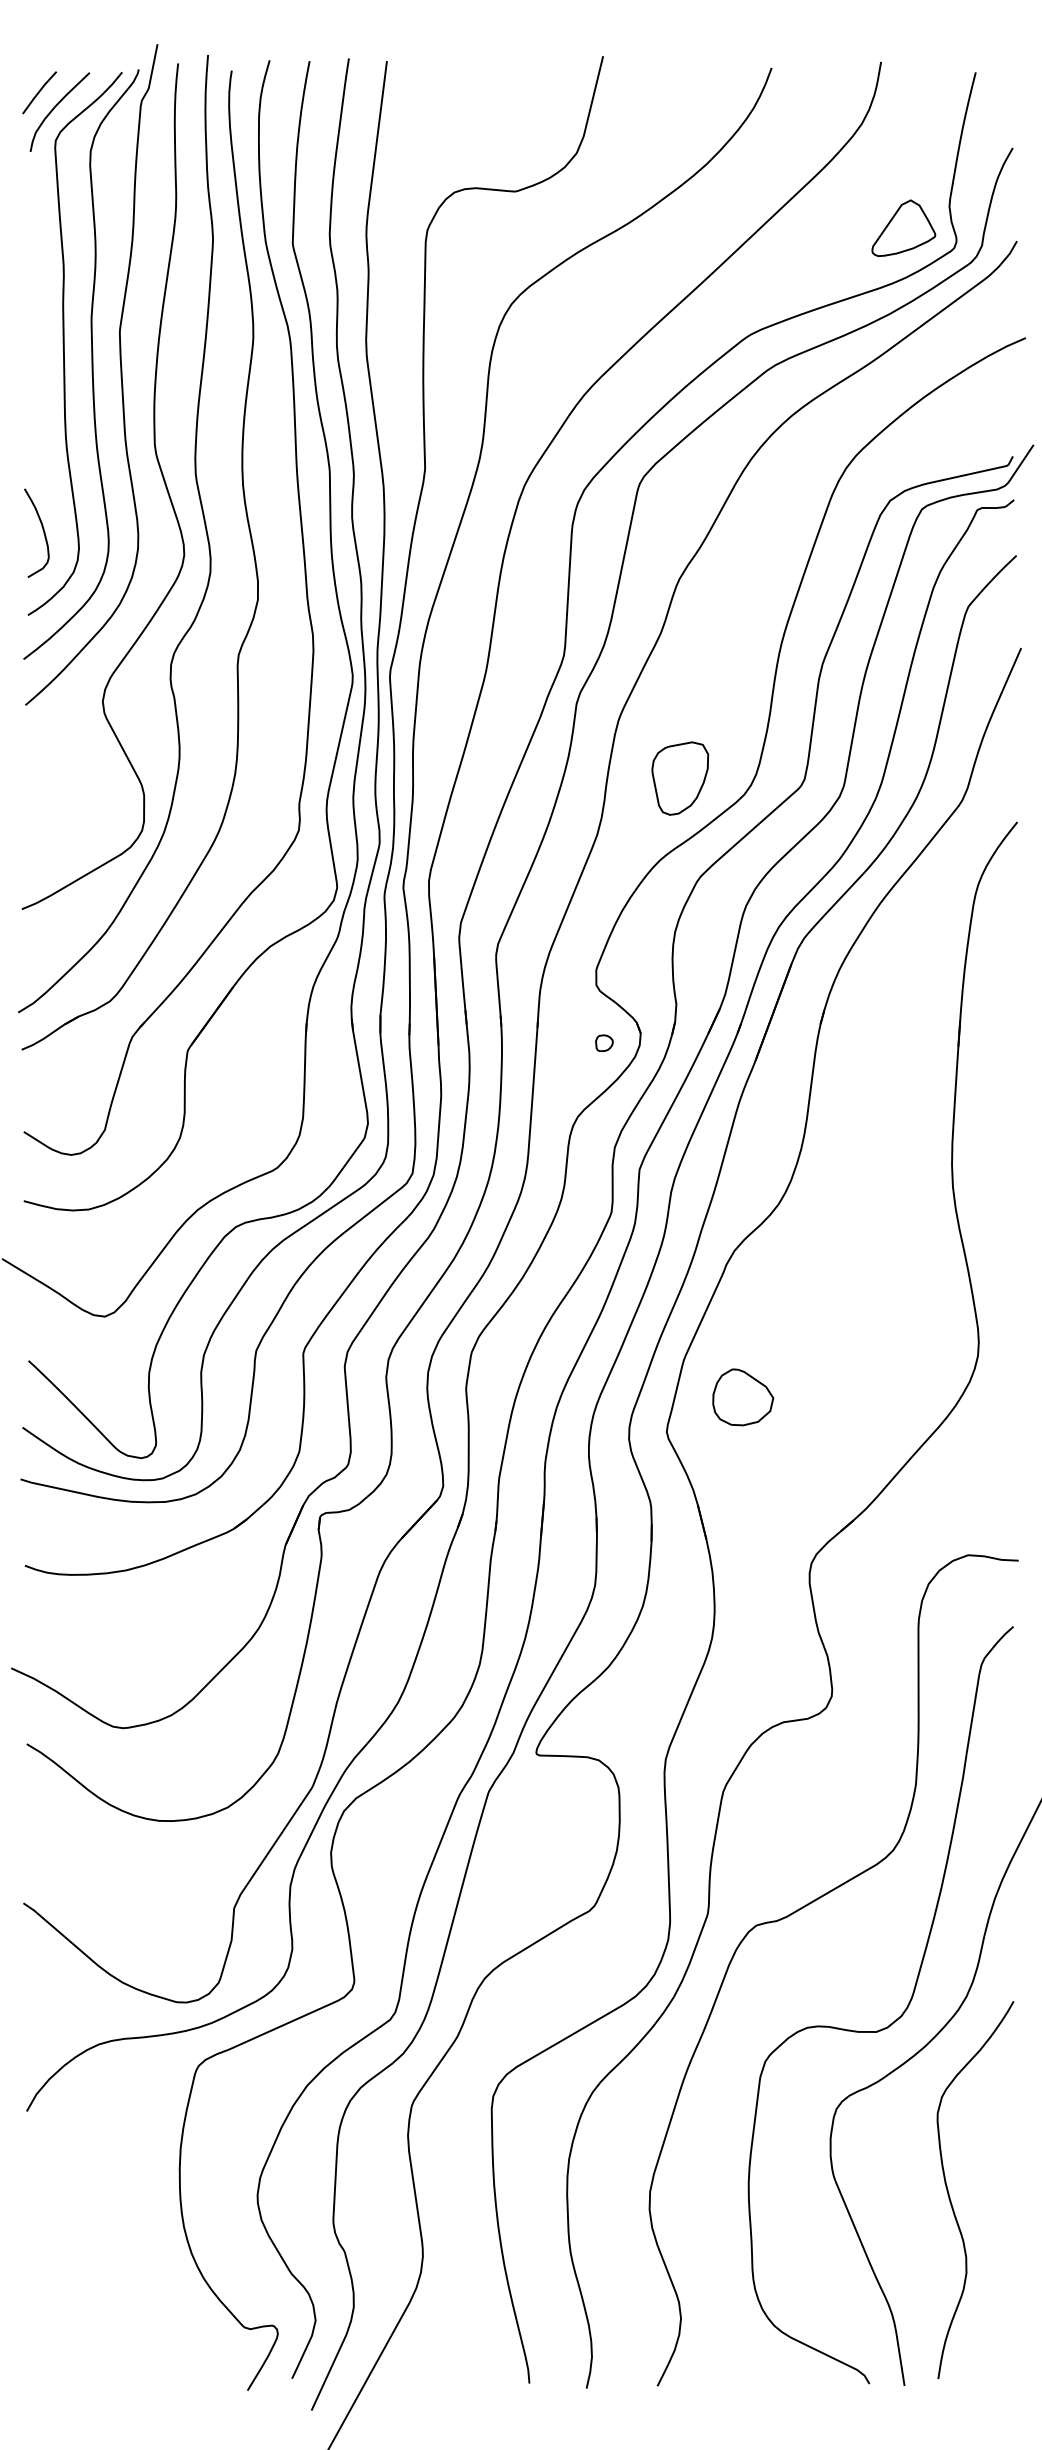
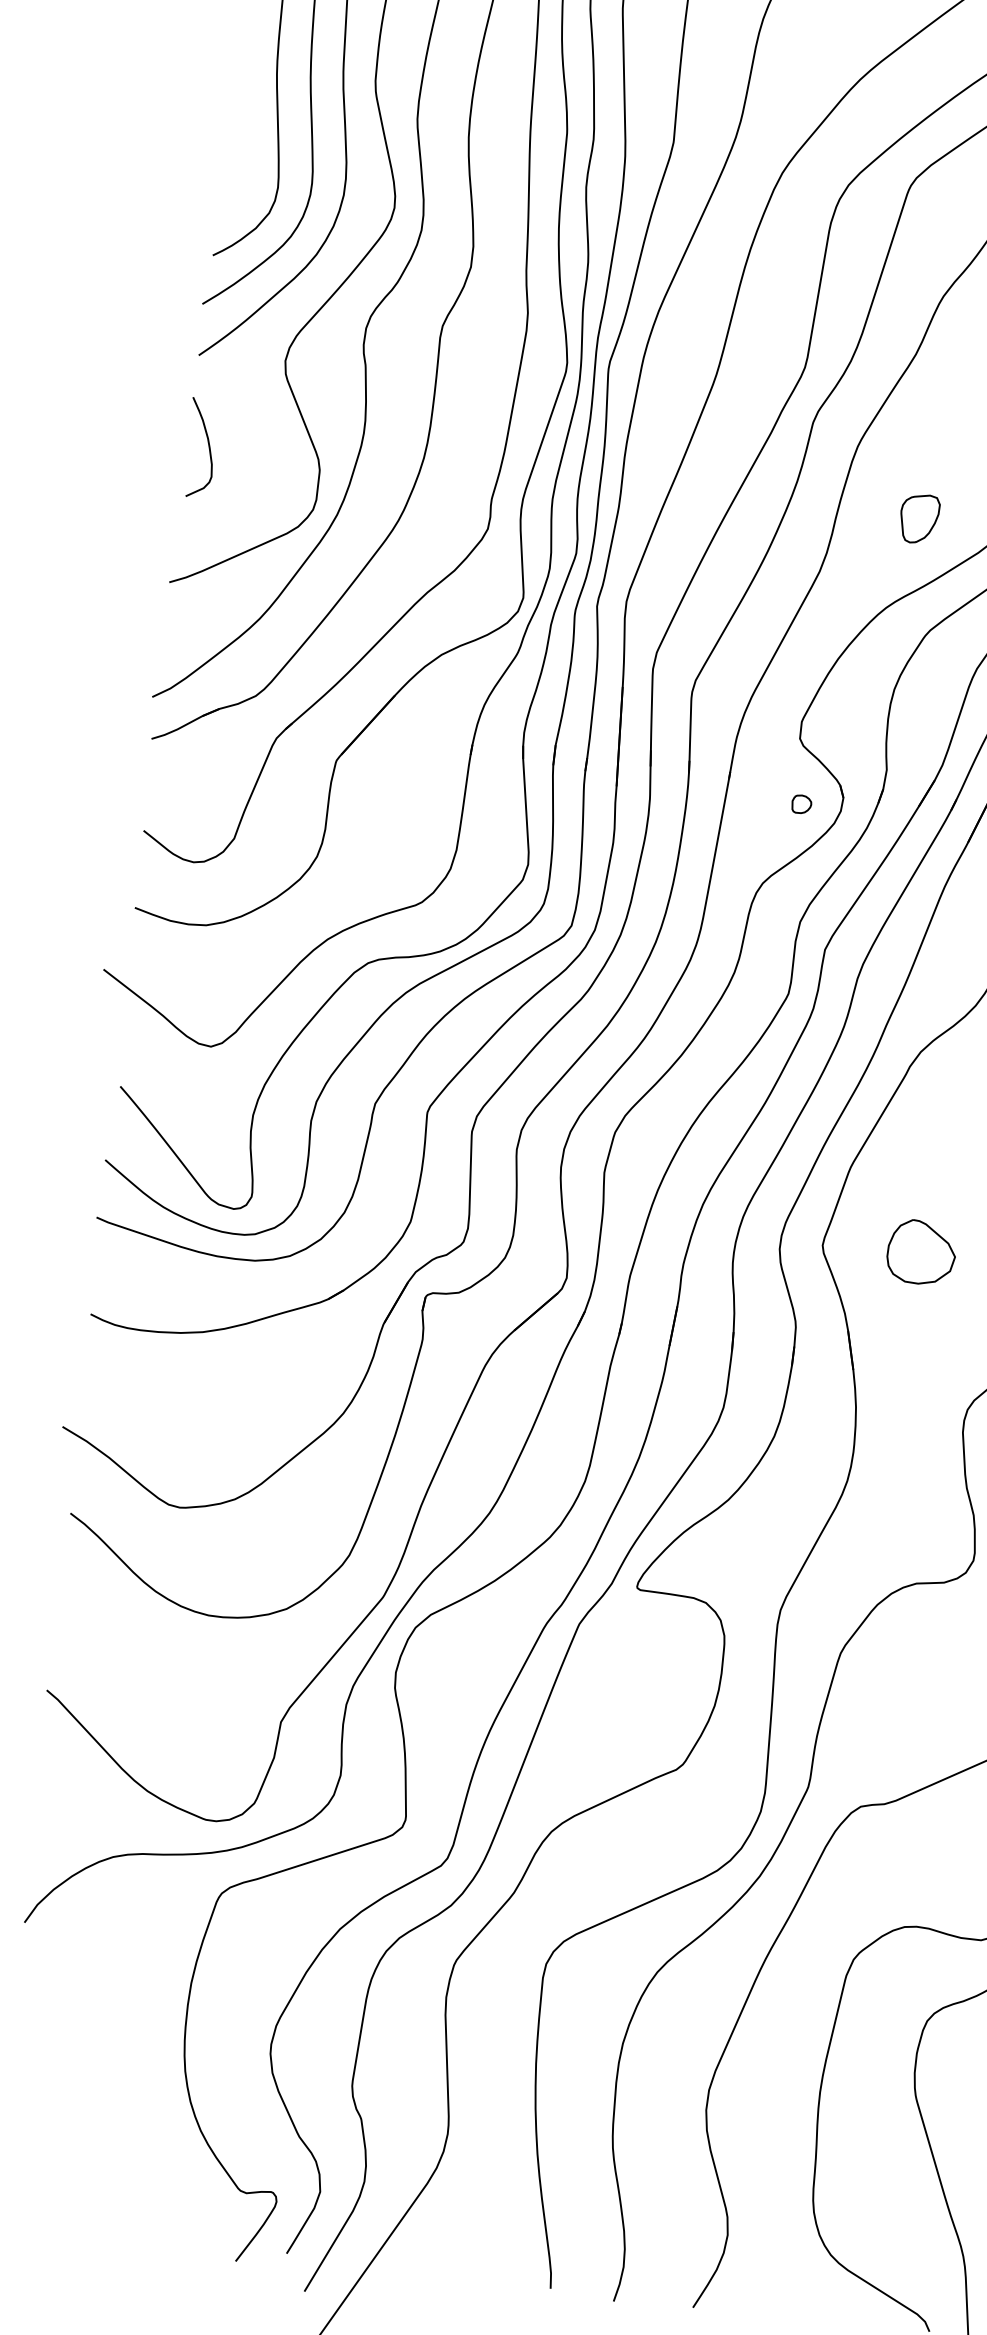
curve: (42, 530) -> (207, 445), moved
part: (680, 778) -> (919, 518), size x0.6
part: (743, 1397) -> (921, 1252), moved

